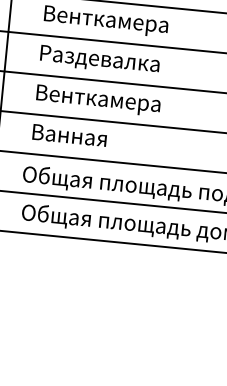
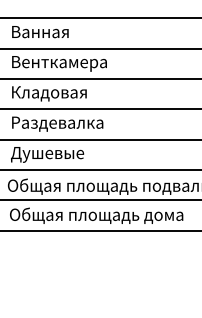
text: (101, 60) -> (58, 93), Раздевалка -> Кладовая
text: (98, 101) -> (59, 125), Венткамера -> Раздевалка
text: (78, 138) -> (47, 154), Ванная -> Душевые

